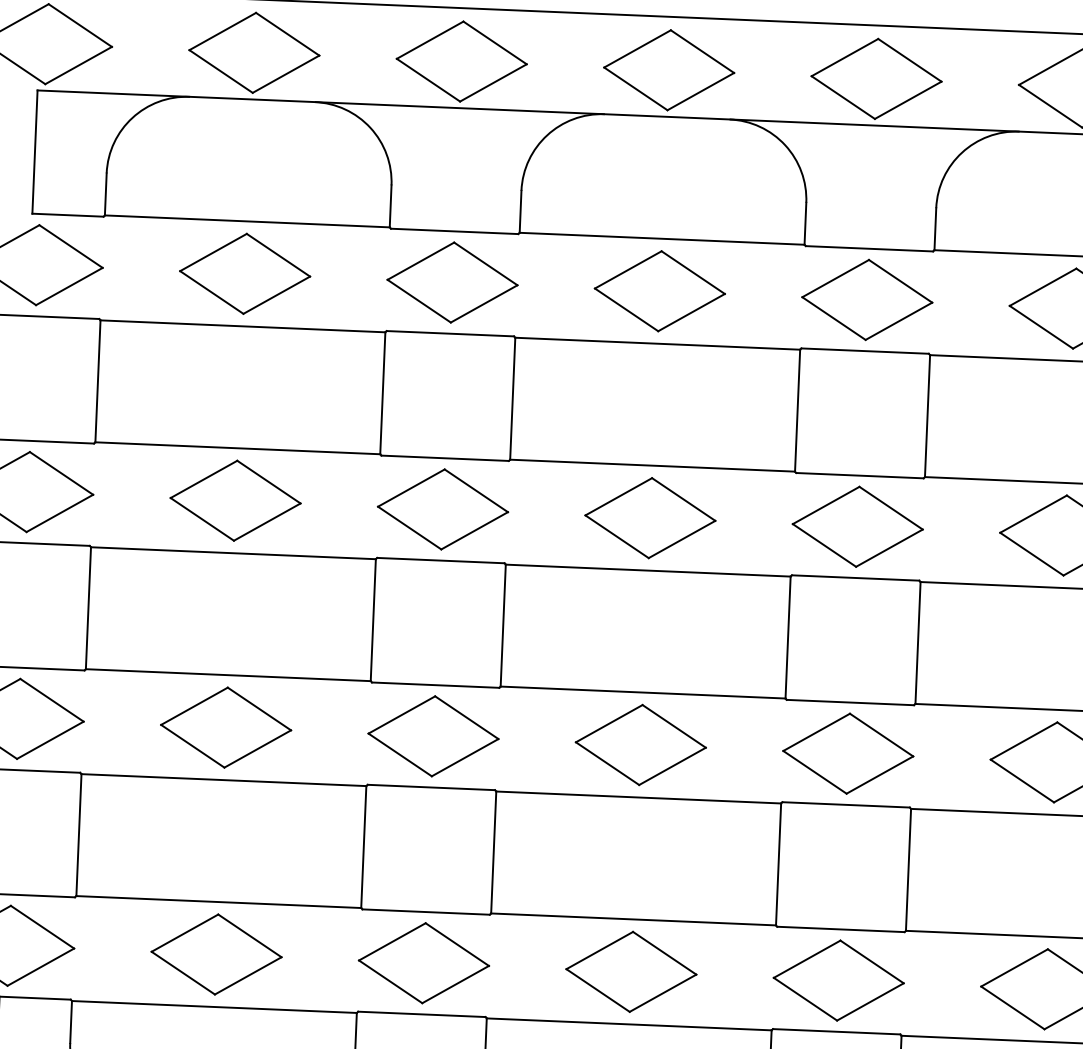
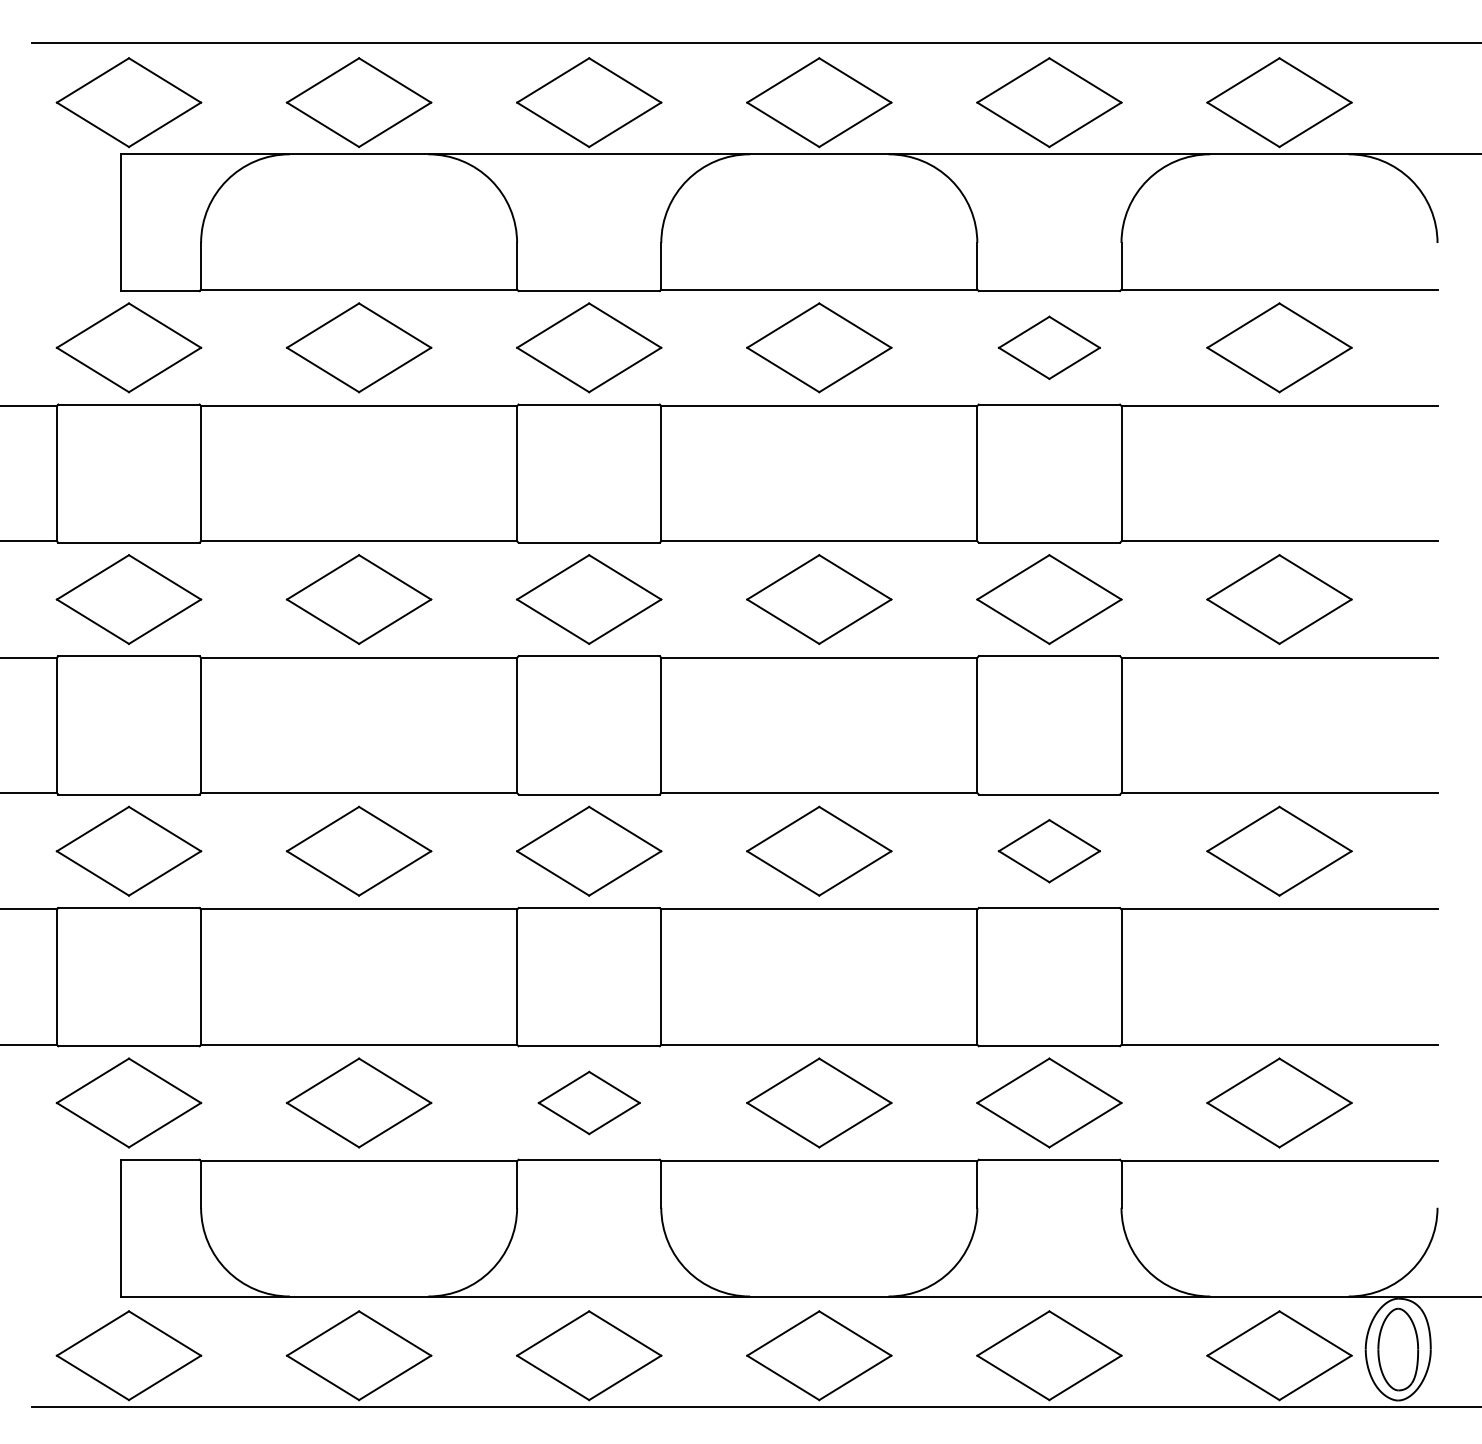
part: (867, 299) -> (1049, 347), size x0.7
part: (848, 753) -> (1049, 850), size x0.7
part: (424, 962) -> (589, 1102), size x0.7

